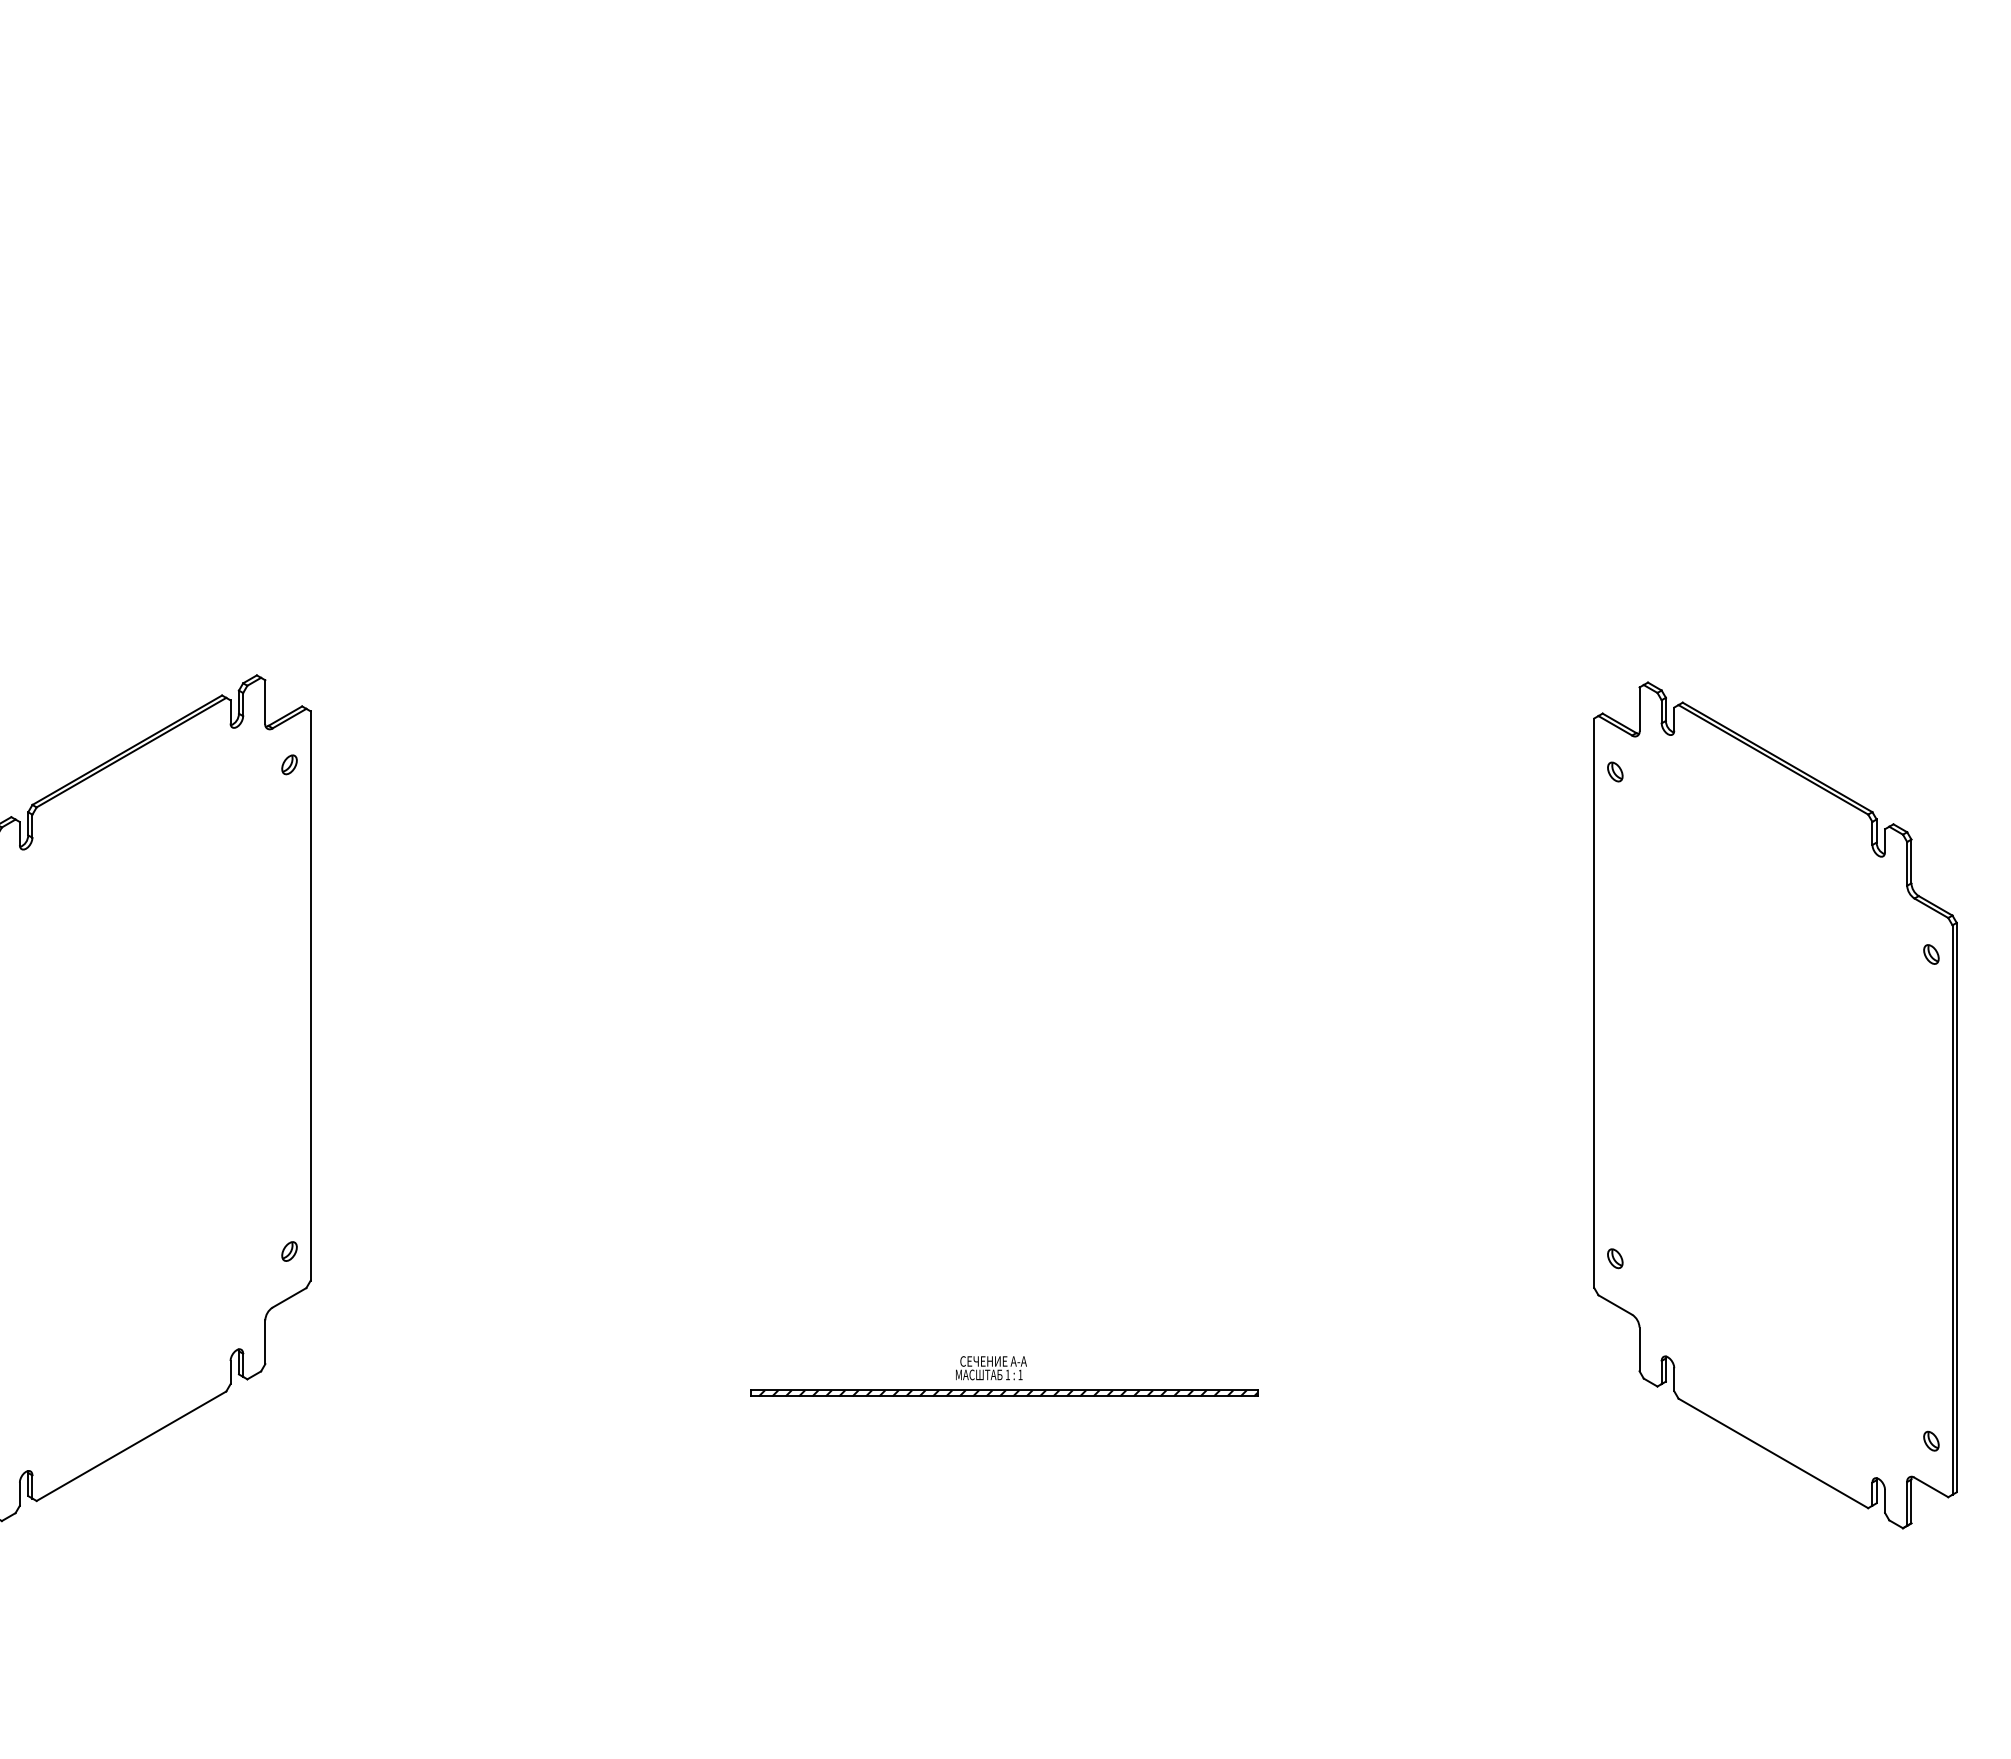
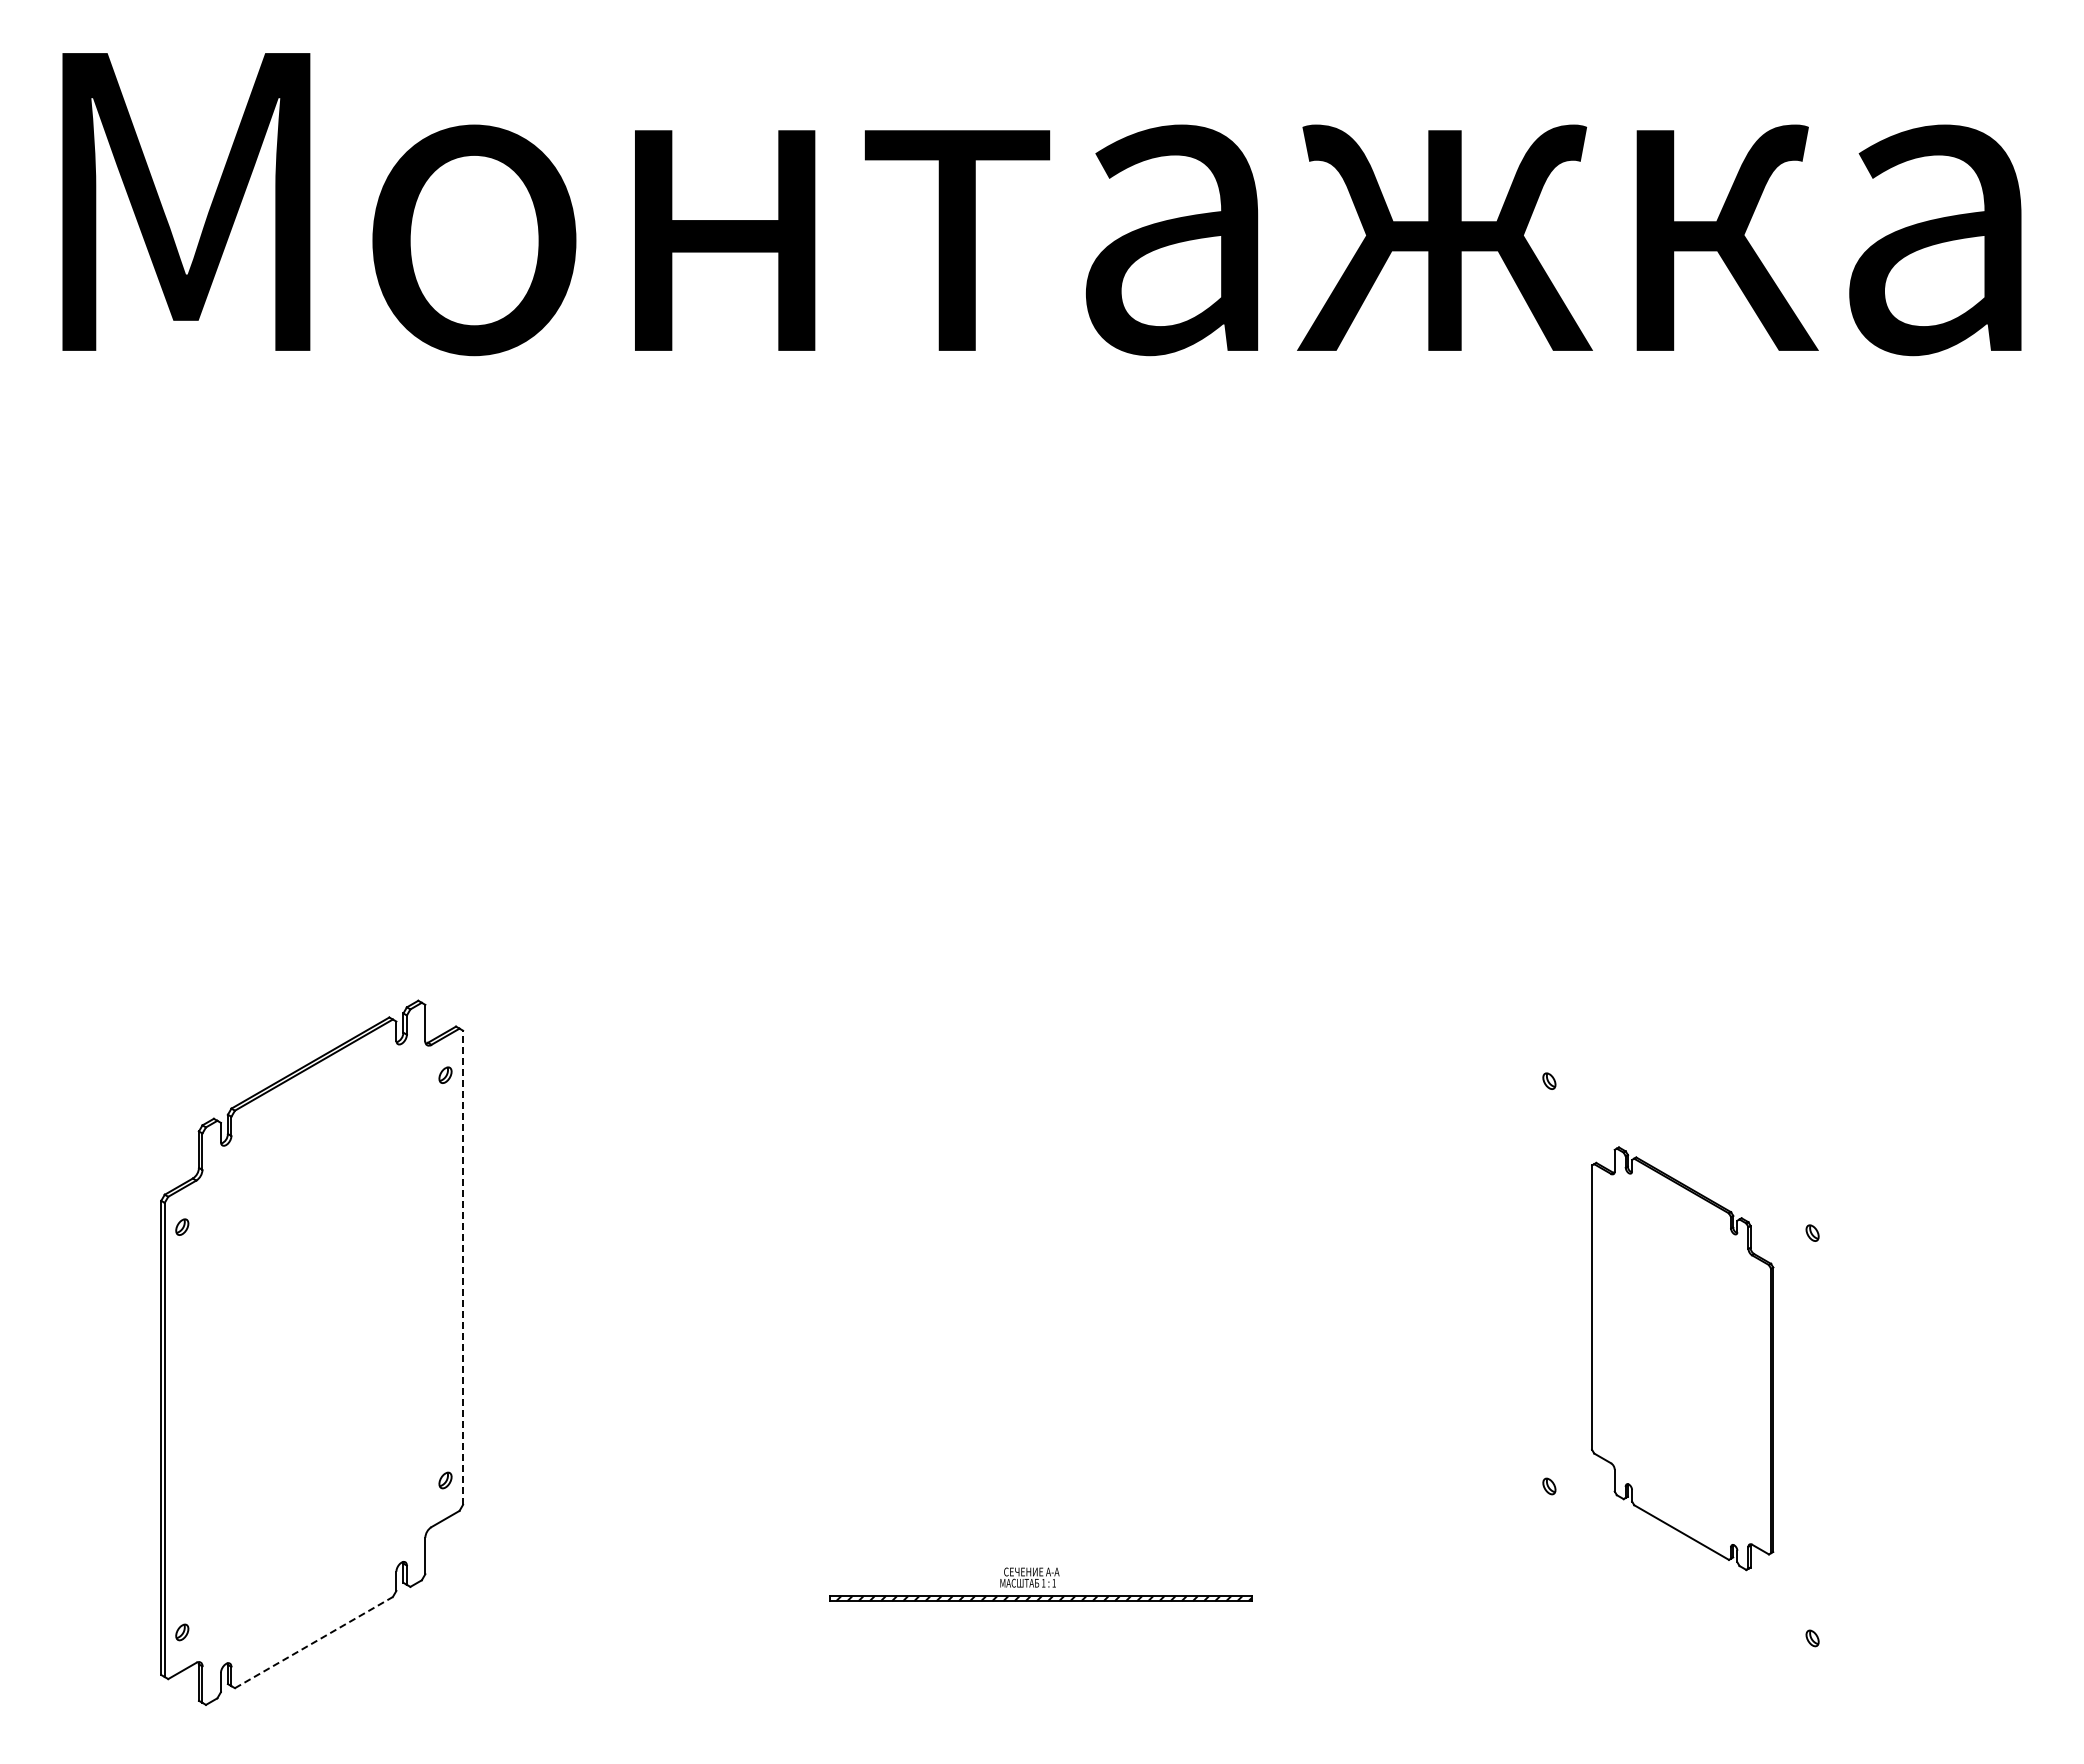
line: (311, 995) -> (463, 1267), solid -> dashed
part: (1775, 1105) -> (1682, 1358), size x0.6
line: (132, 1446) -> (314, 1642), solid -> dashed

